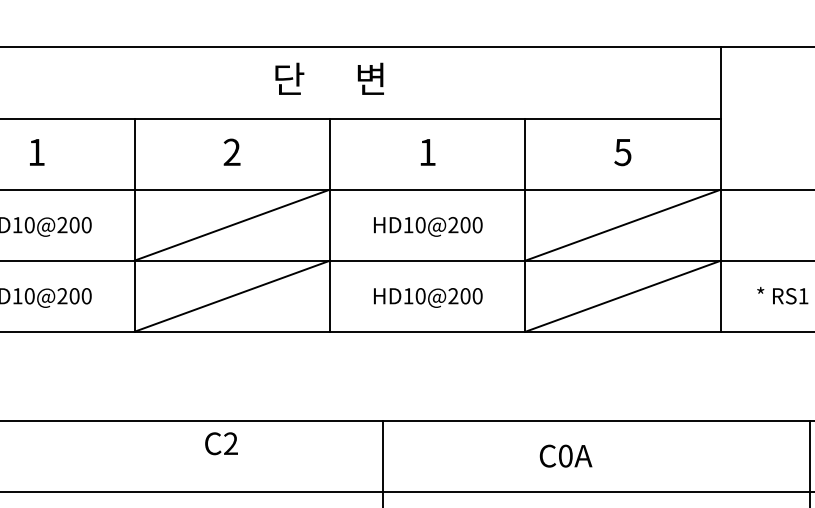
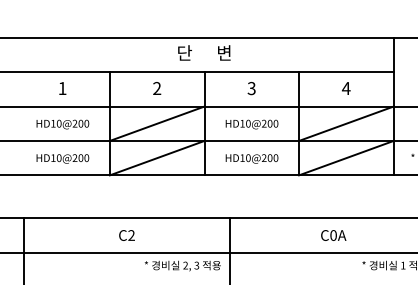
text: (427, 152) -> (251, 88), 1 -> 3
text: (623, 152) -> (346, 88), 5 -> 4
text: (220, 443) -> (126, 235), moved
text: (565, 456) -> (333, 235), moved

